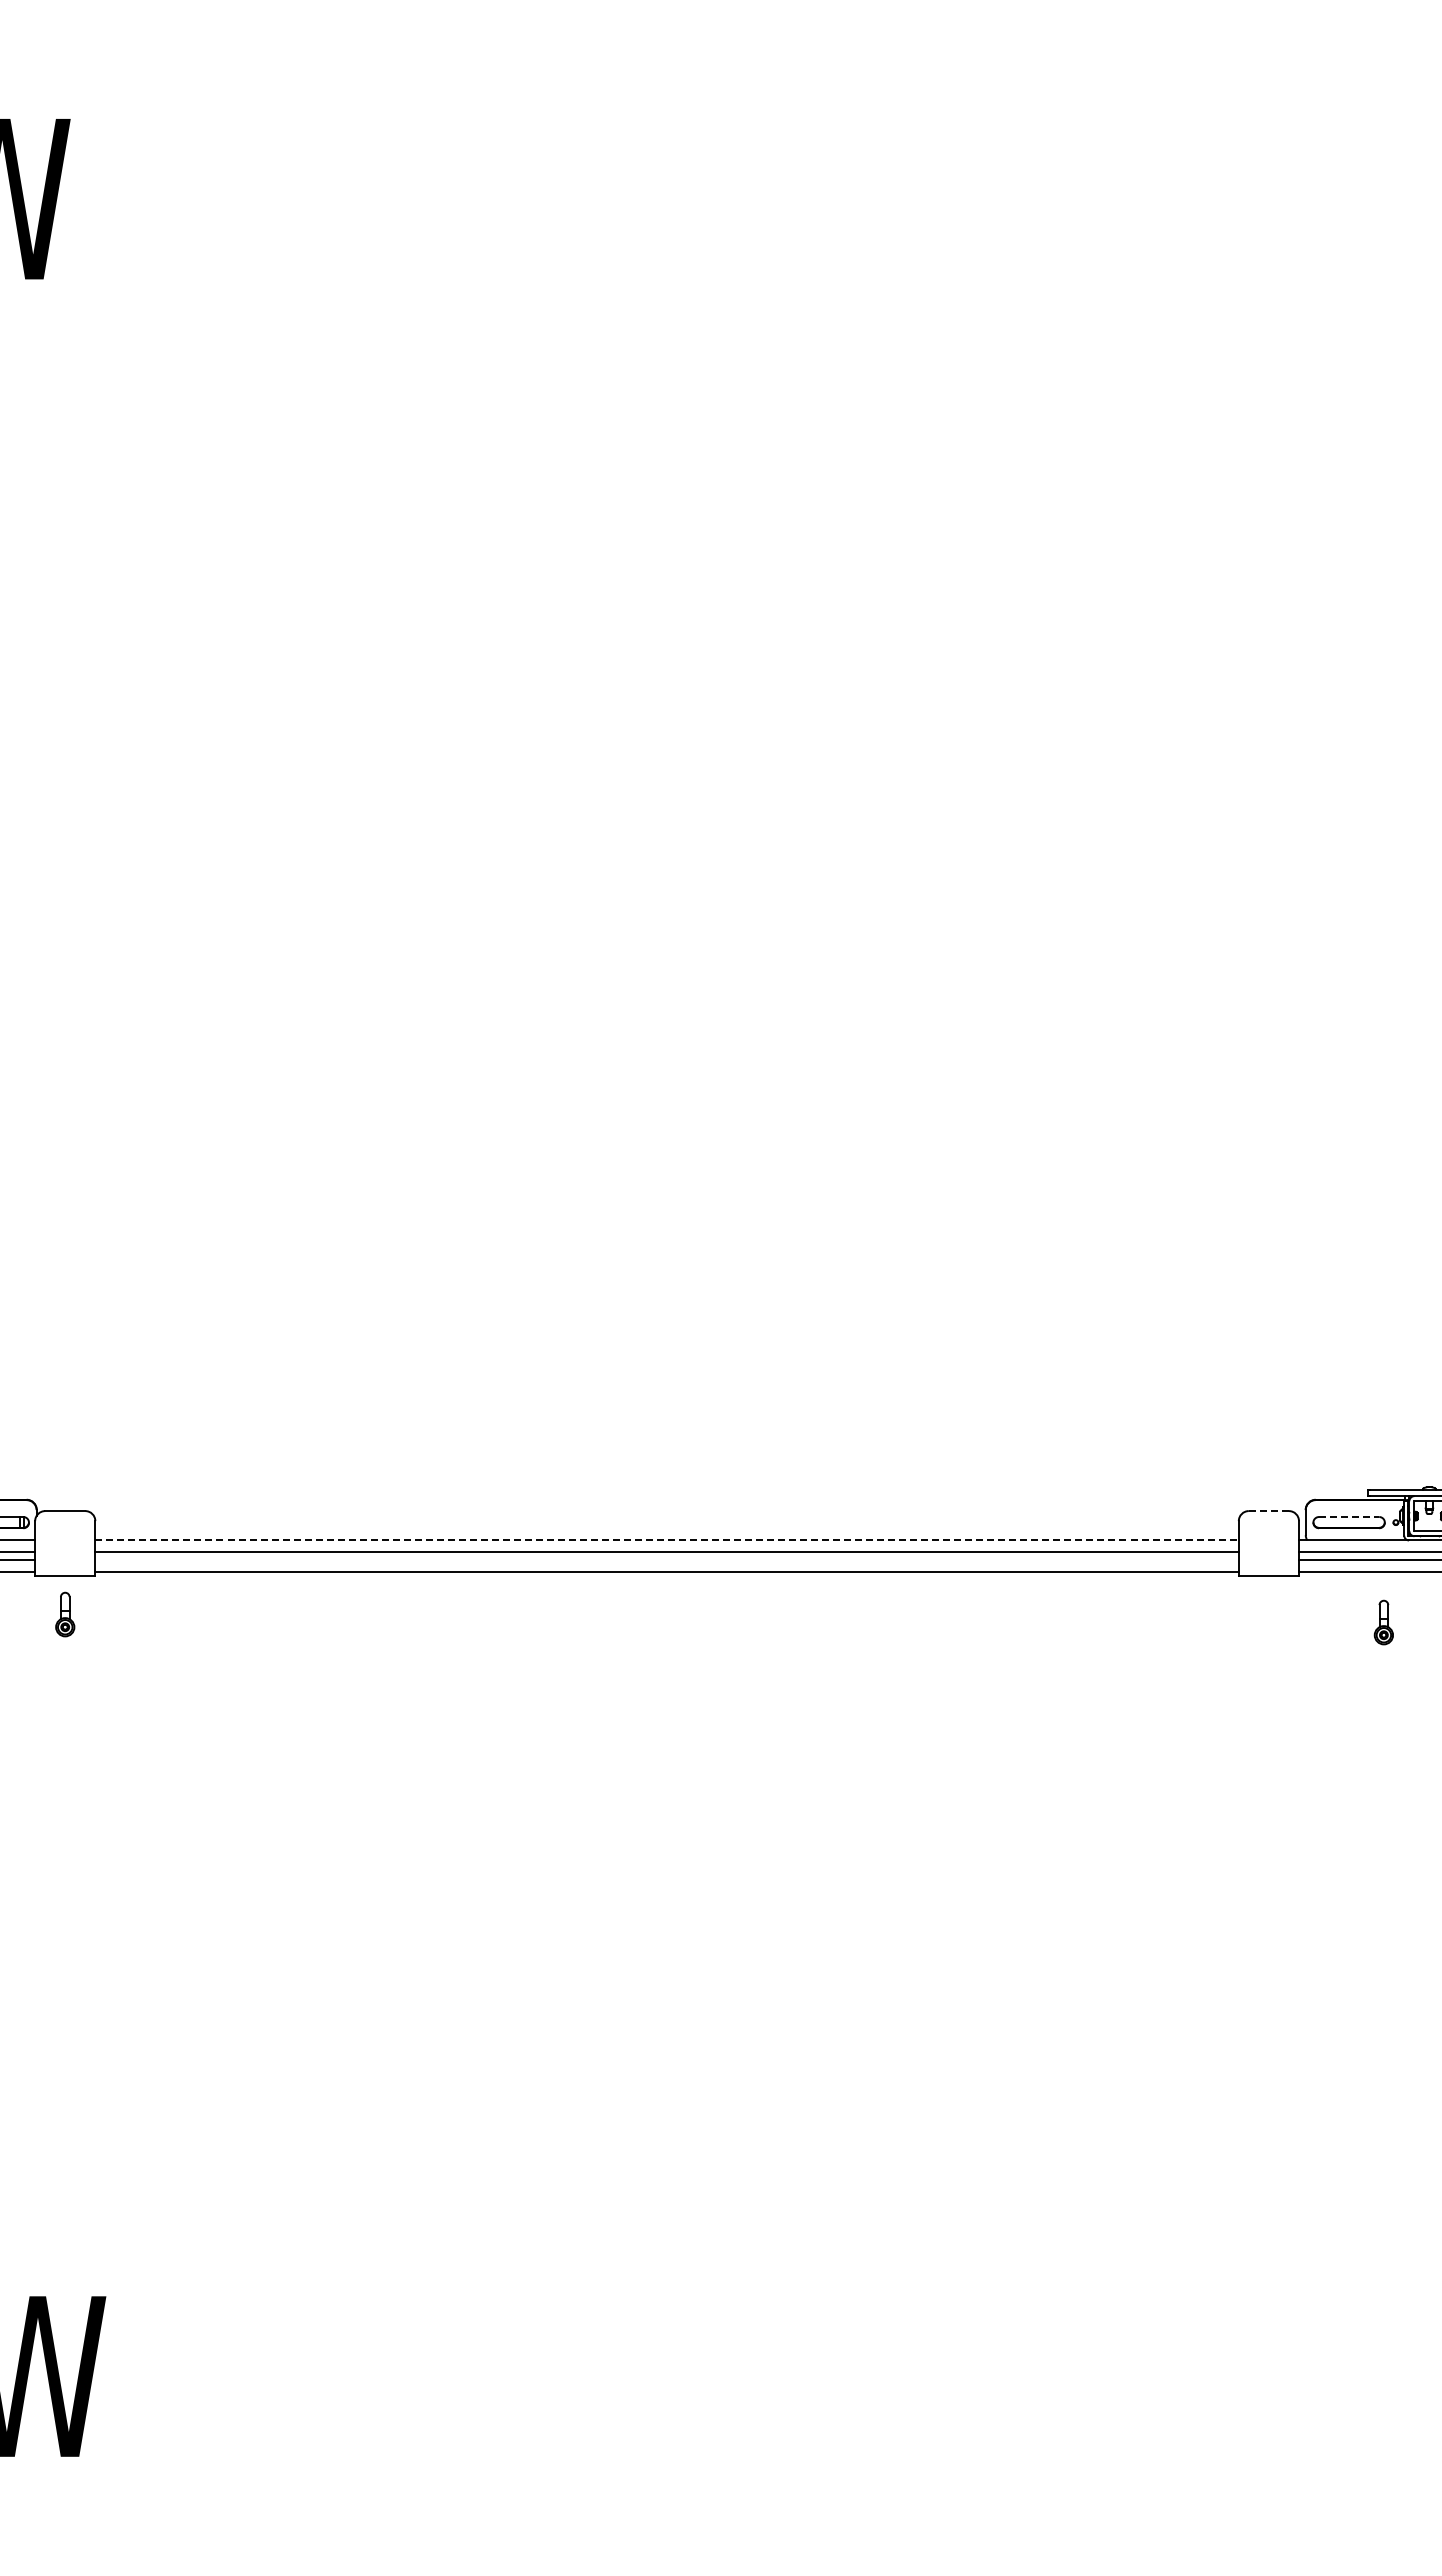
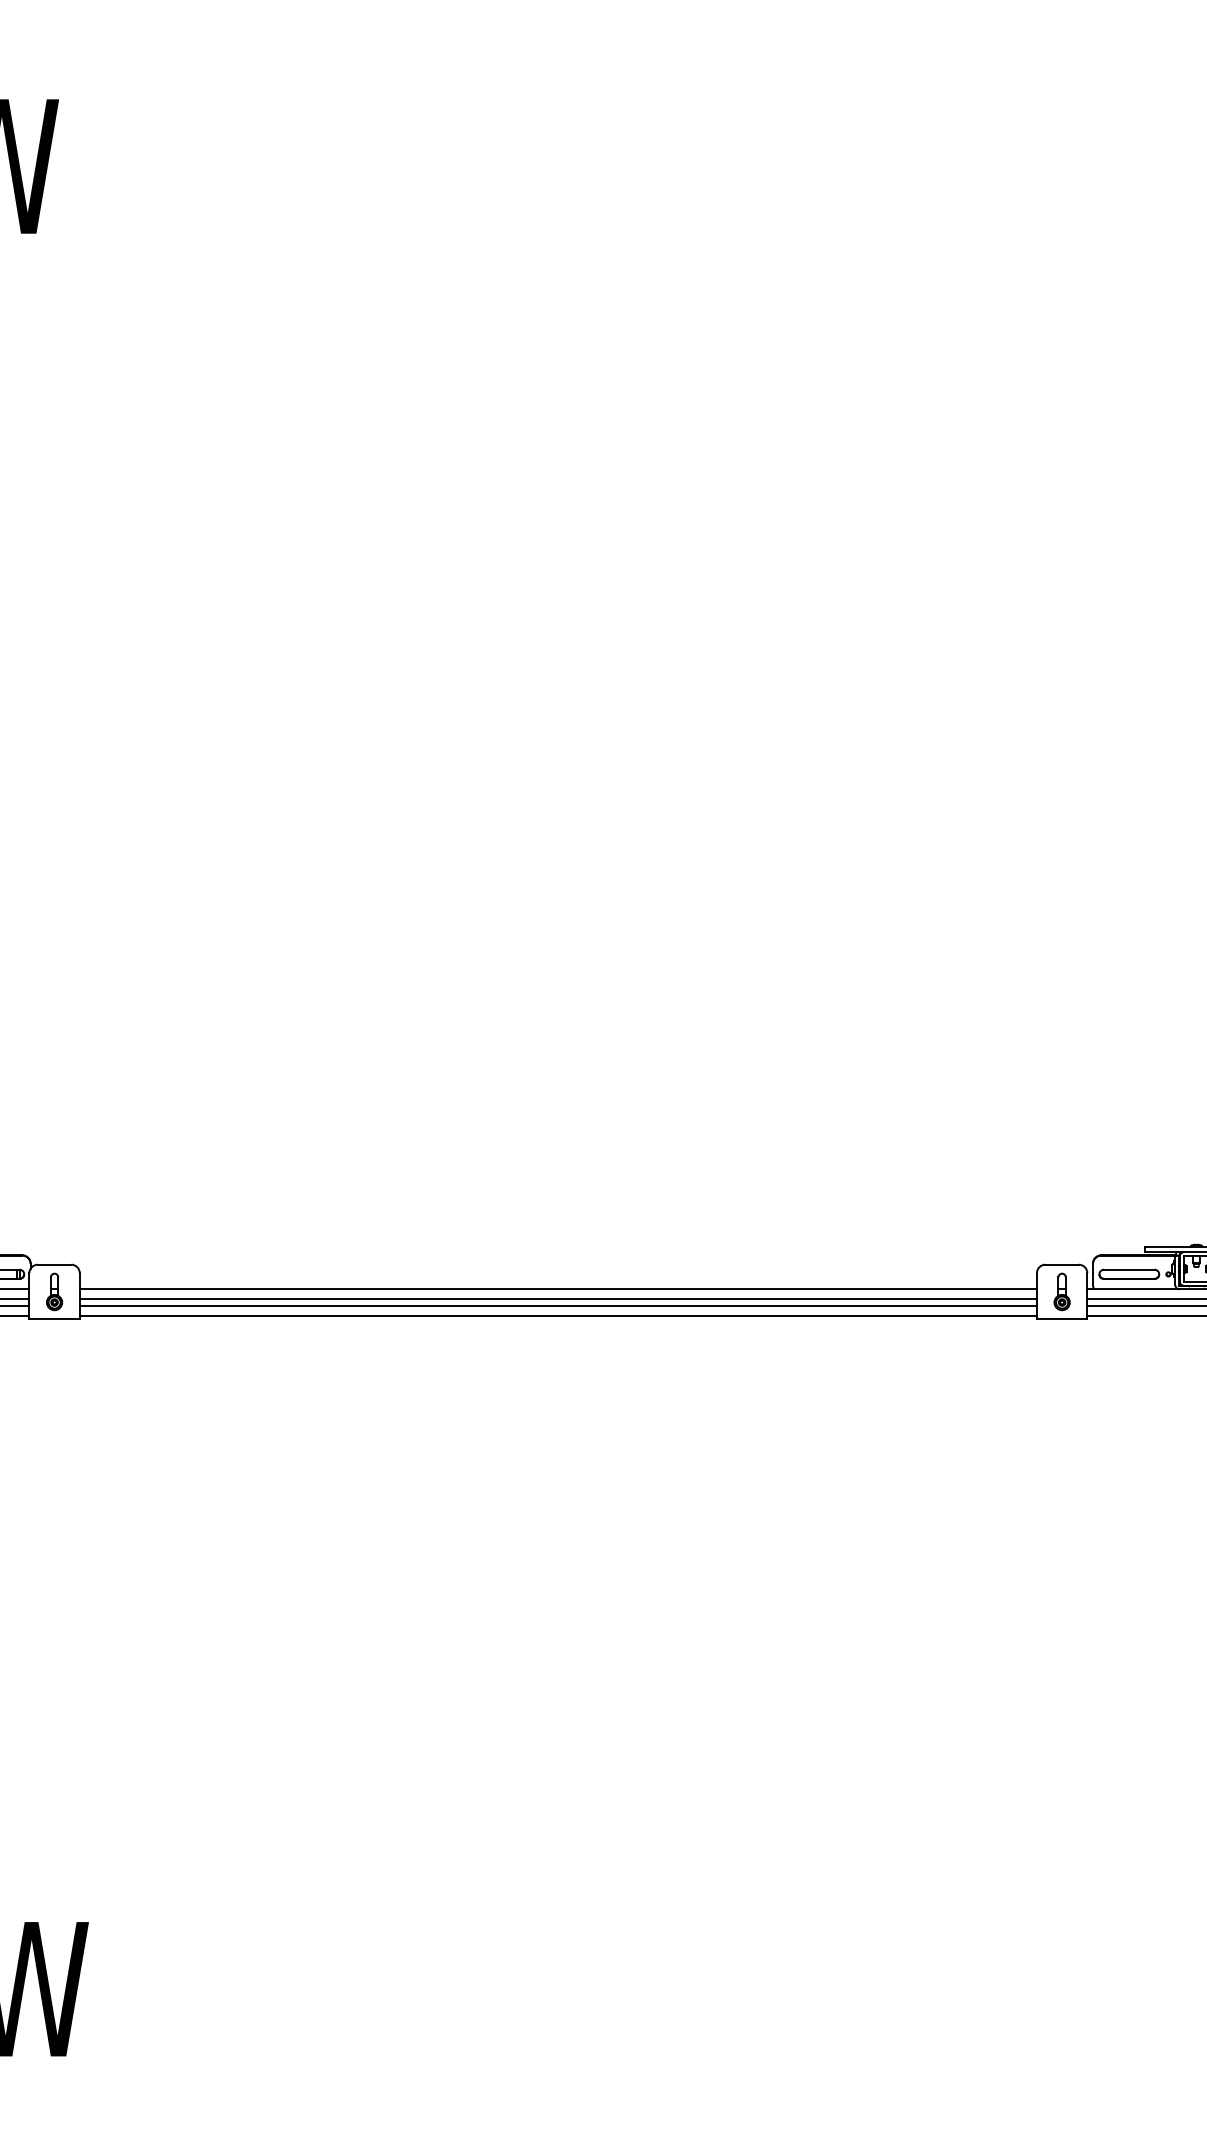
line: (1269, 1511) -> (1062, 1265), dashed -> solid
line: (1349, 1517) -> (1129, 1270), dashed -> solid
line: (667, 1540) -> (558, 1289), dashed -> solid
line: (666, 1560) -> (557, 1306), added
part: (65, 1614) -> (54, 1291), moved
part: (1383, 1622) -> (1061, 1291), moved

